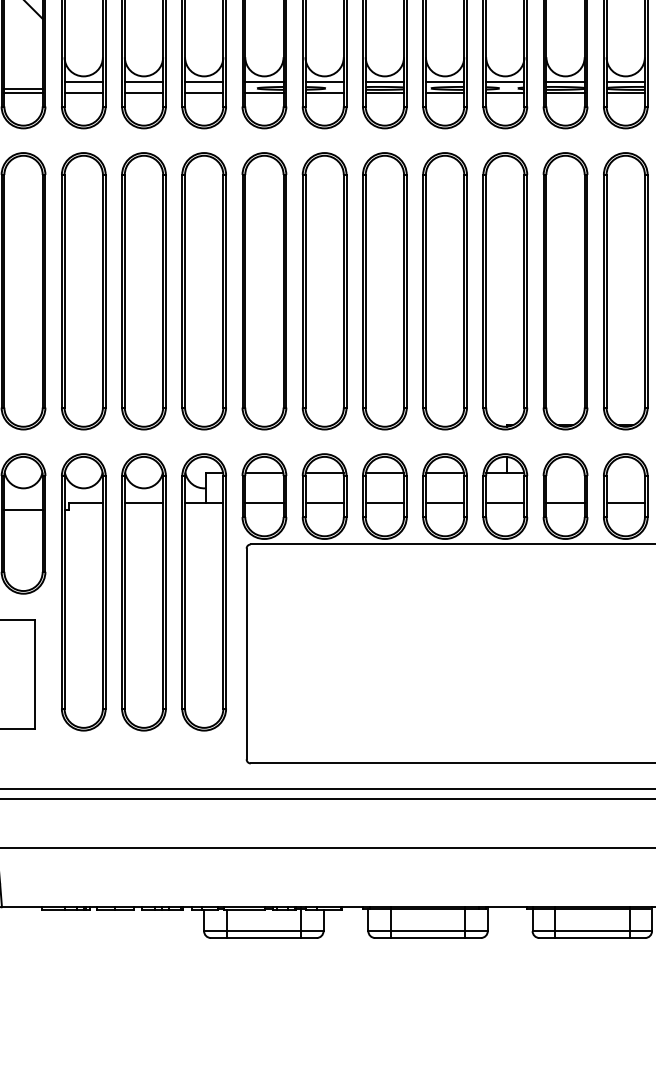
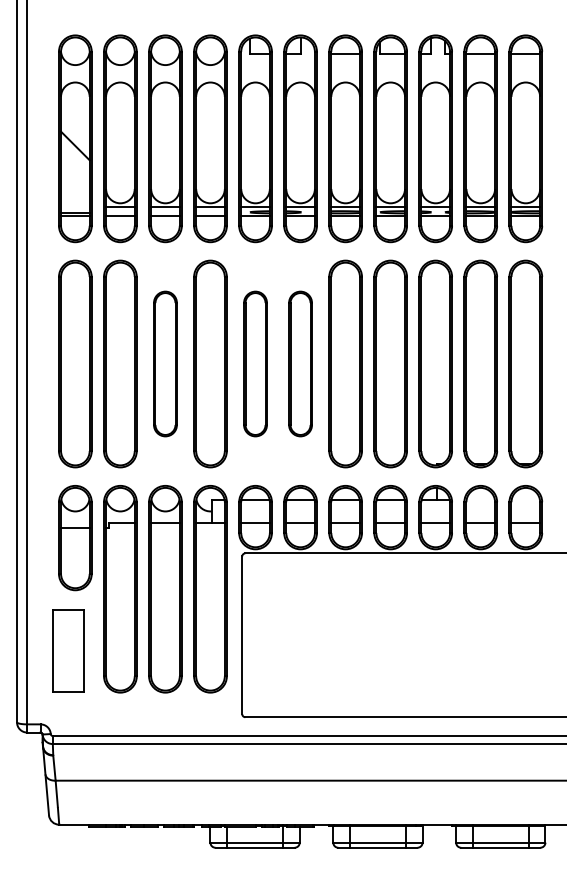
part: (144, 290) -> (165, 363), size x0.7
part: (264, 290) -> (255, 363), size x0.7
part: (324, 290) -> (300, 363), size x0.7

